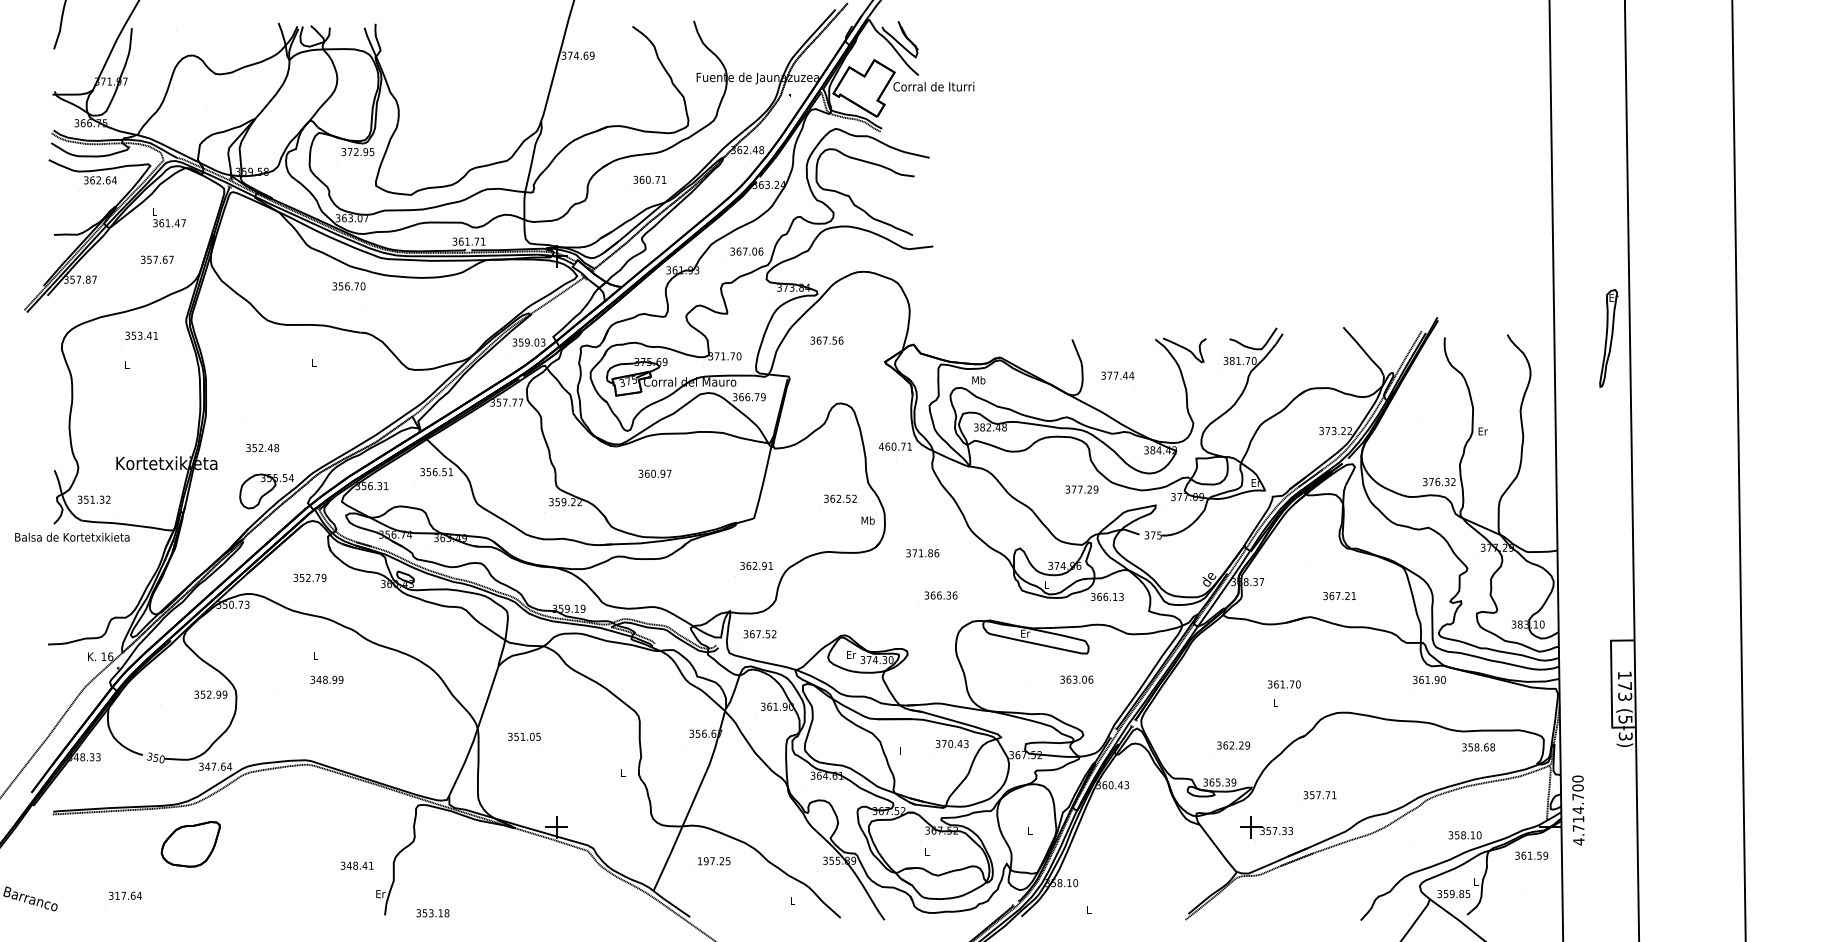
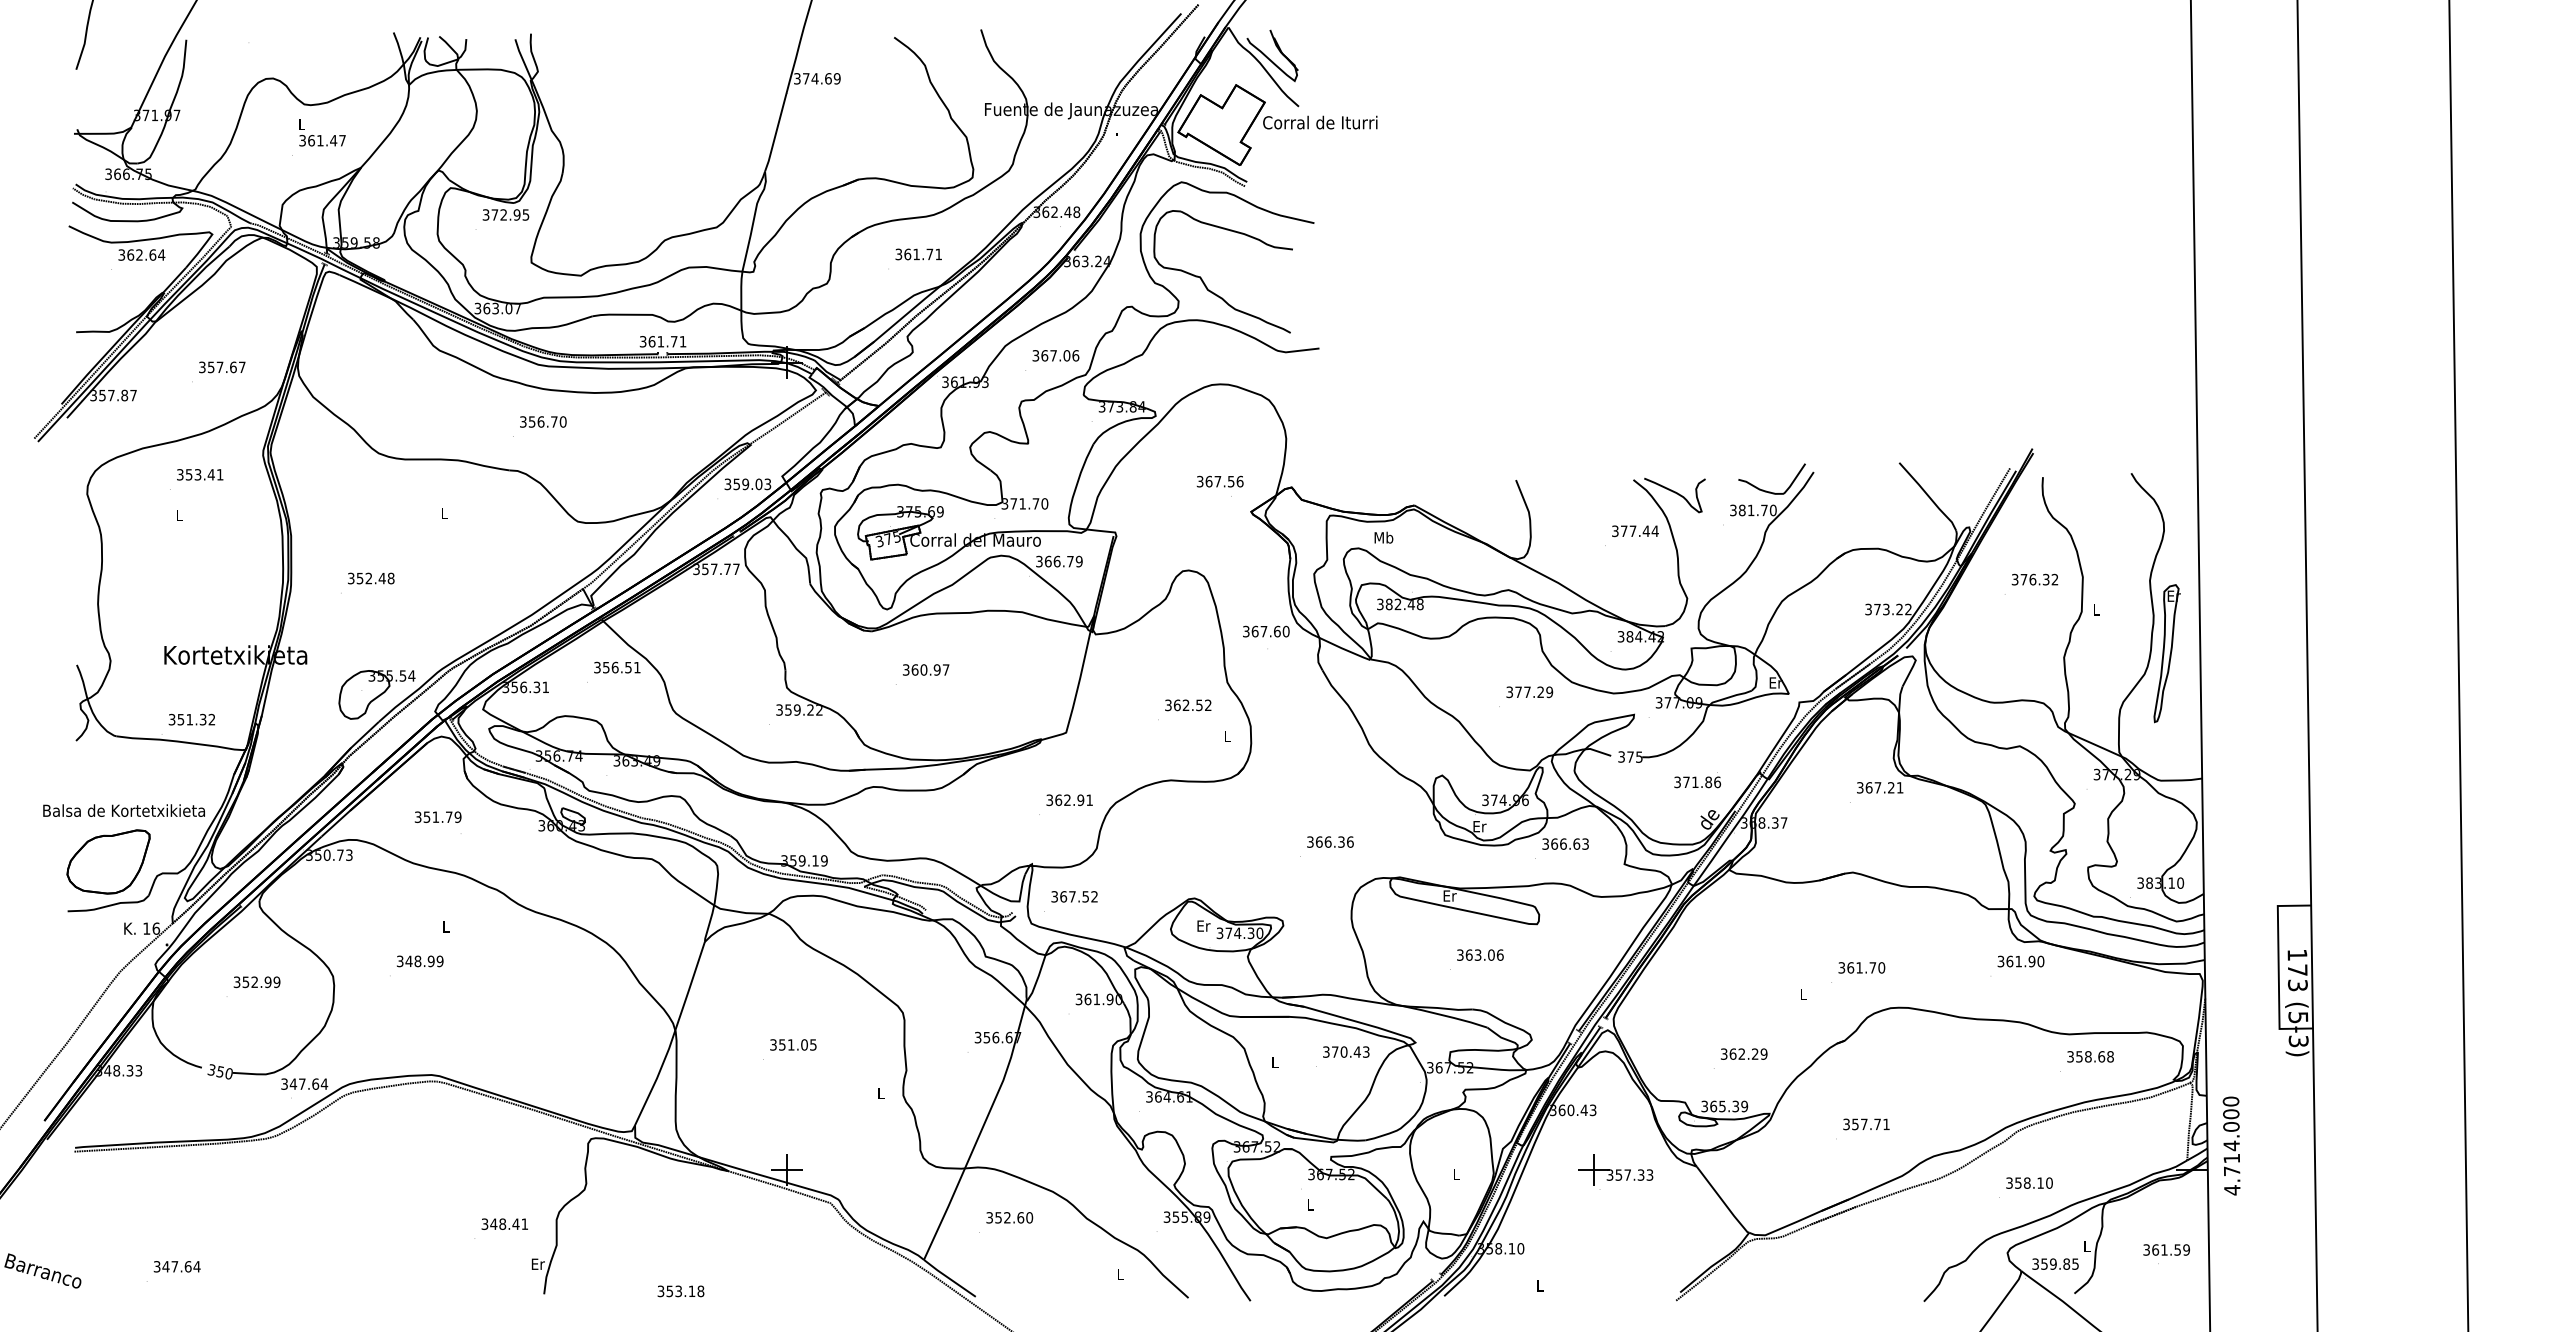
text: (648, 179) -> (916, 254), 360.71 -> 361.71
text: (169, 217) -> (322, 132), moved
text: (349, 286) -> (543, 421), moved
part: (1608, 338) -> (2166, 653), moved
text: (826, 340) -> (1219, 481), moved
text: (1117, 375) -> (1635, 531), moved
text: (1482, 431) -> (2096, 609), Er -> L
text: (895, 446) -> (1265, 631), 460.71 -> 367.60
text: (262, 448) -> (371, 578), moved
text: (1438, 481) -> (2034, 579), moved
text: (93, 499) -> (191, 719), moved
text: (868, 520) -> (1227, 735), Mb -> L
text: (71, 537) -> (123, 810), moved
text: (922, 551) -> (1697, 780), moved
text: (308, 577) -> (435, 816), 352.79 -> 351.79
text: (1046, 584) -> (1479, 826), L -> Er
text: (1339, 595) -> (1880, 787), moved
text: (1115, 596) -> (1576, 843), 366.13 -> 366.63
text: (327, 679) -> (420, 961), moved
text: (1076, 679) -> (1480, 954), moved
text: (1284, 684) -> (1861, 967), moved
text: (210, 694) -> (256, 982), moved
text: (524, 736) -> (793, 1044), moved
text: (1578, 796) -> (2231, 1126), 4.714.700 -> 4.714.000
part: (1266, 828) -> (1615, 1171), moved
text: (1465, 834) -> (2029, 1182), moved
part: (190, 844) -> (108, 861), moved
text: (1531, 855) -> (2166, 1249), moved
text: (714, 861) -> (1009, 1217), 197.25 -> 352.60
text: (117, 895) -> (165, 1266), 317.64 -> 347.64
text: (432, 913) -> (680, 1291), moved

